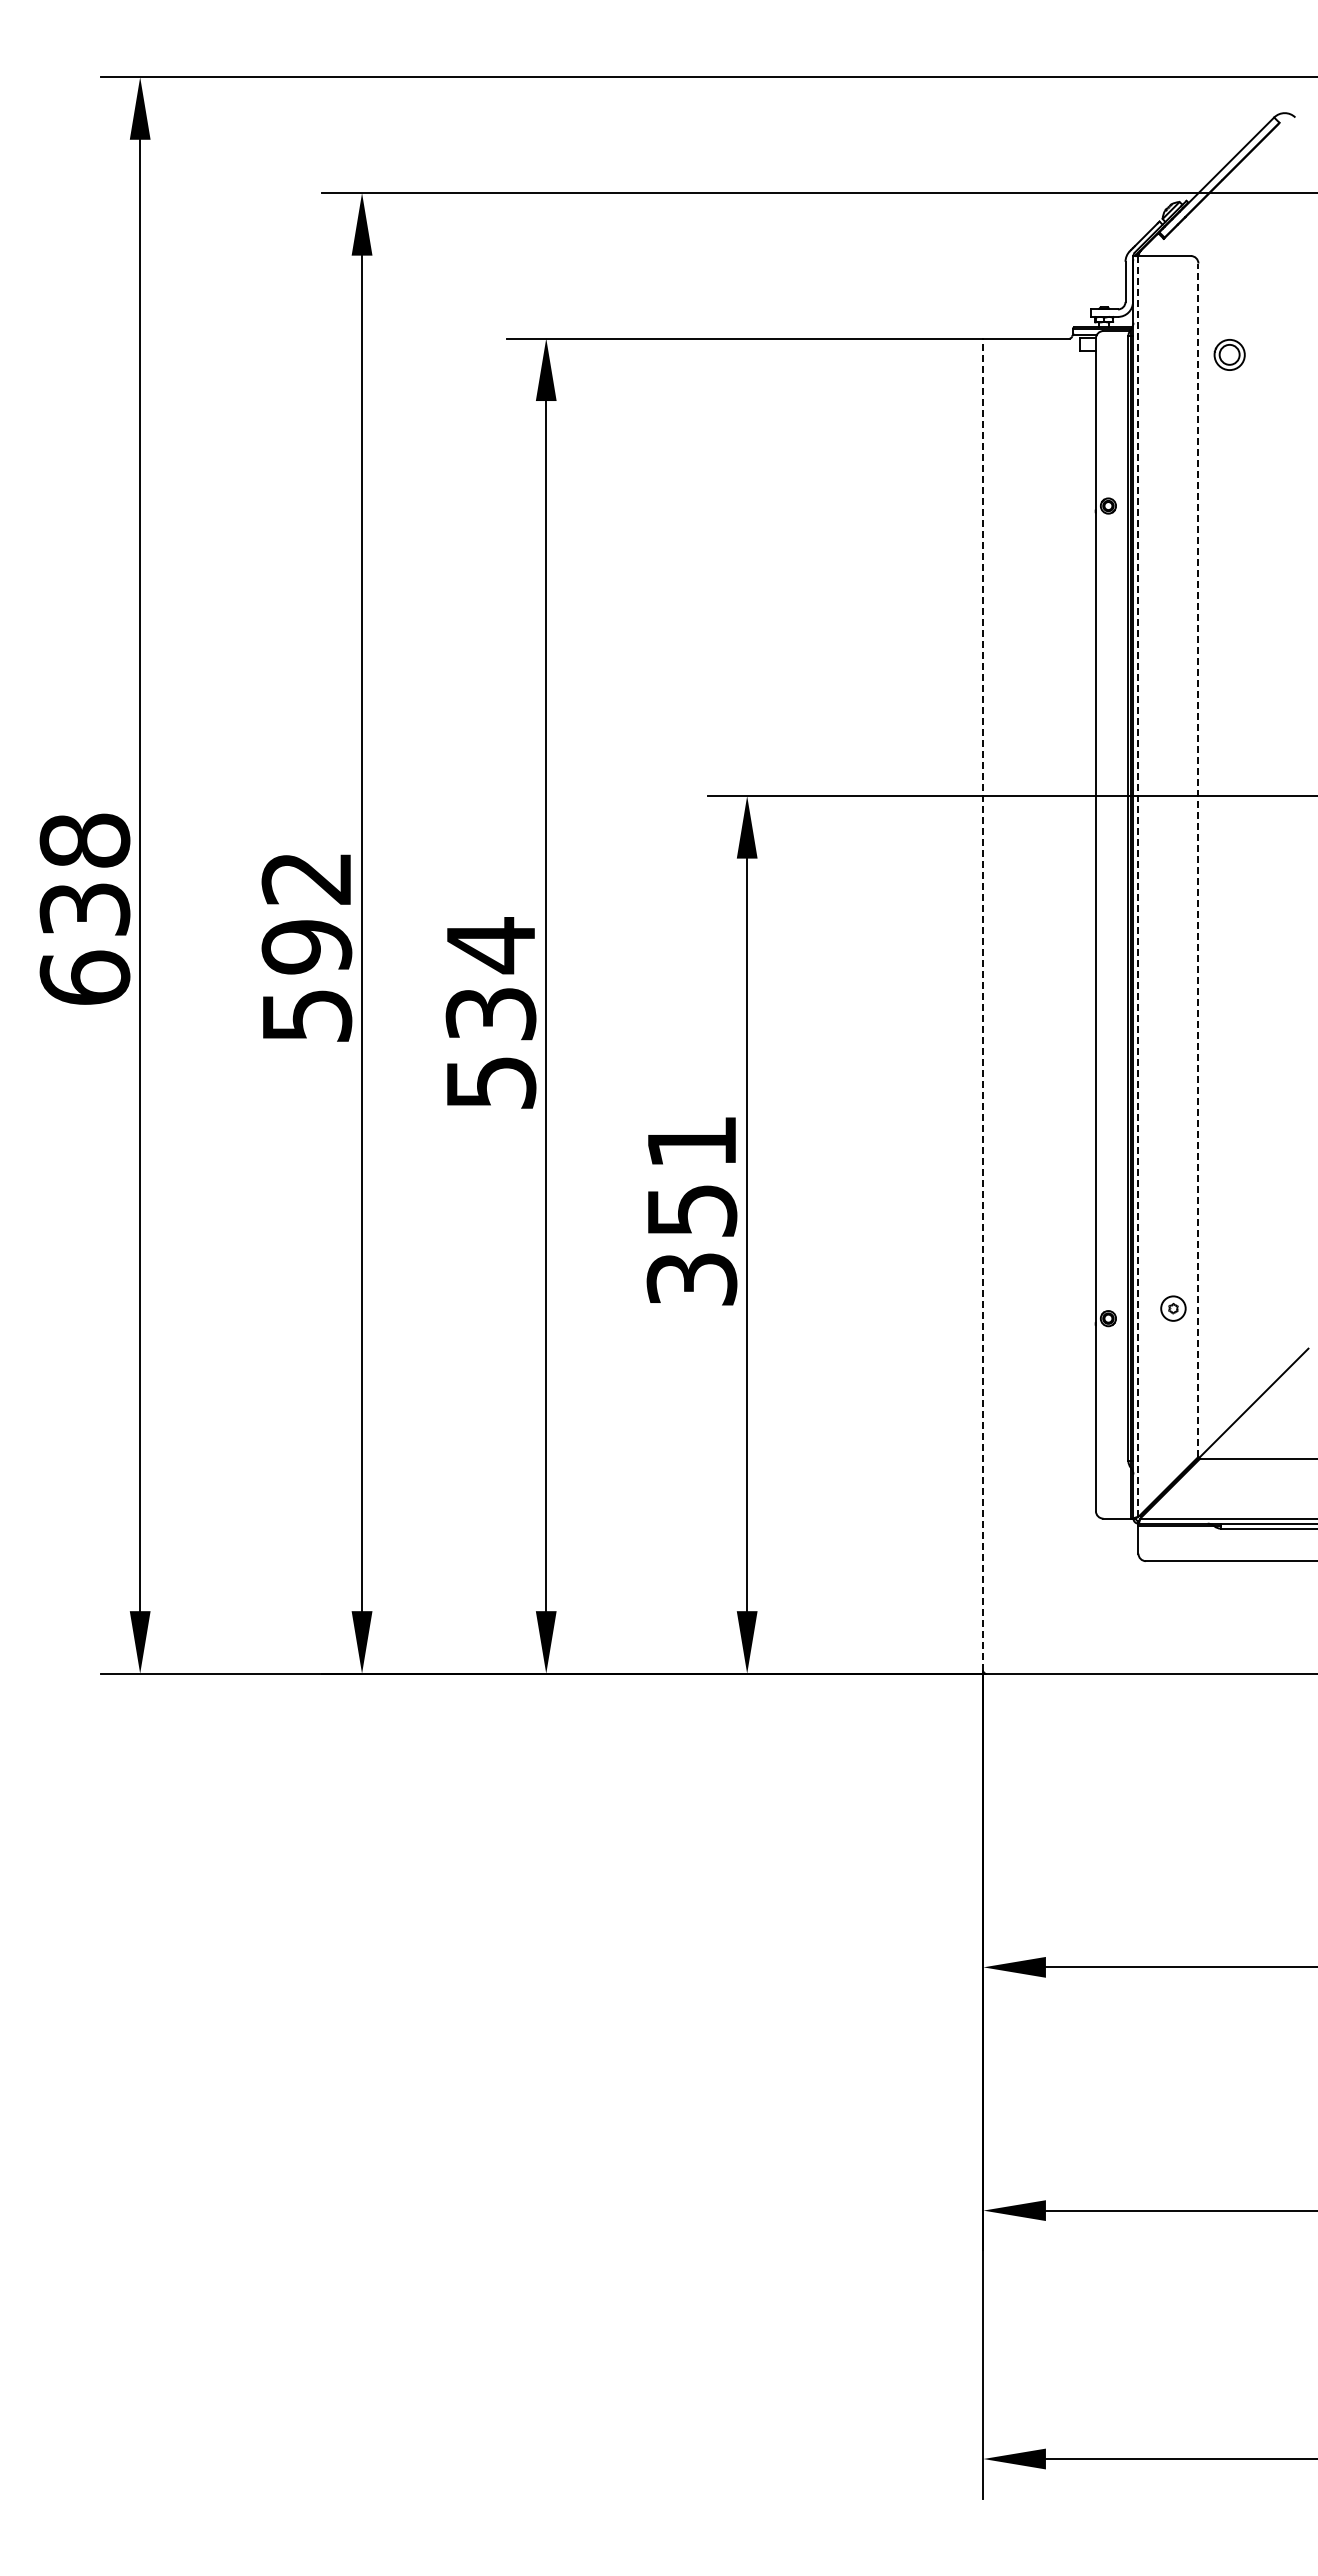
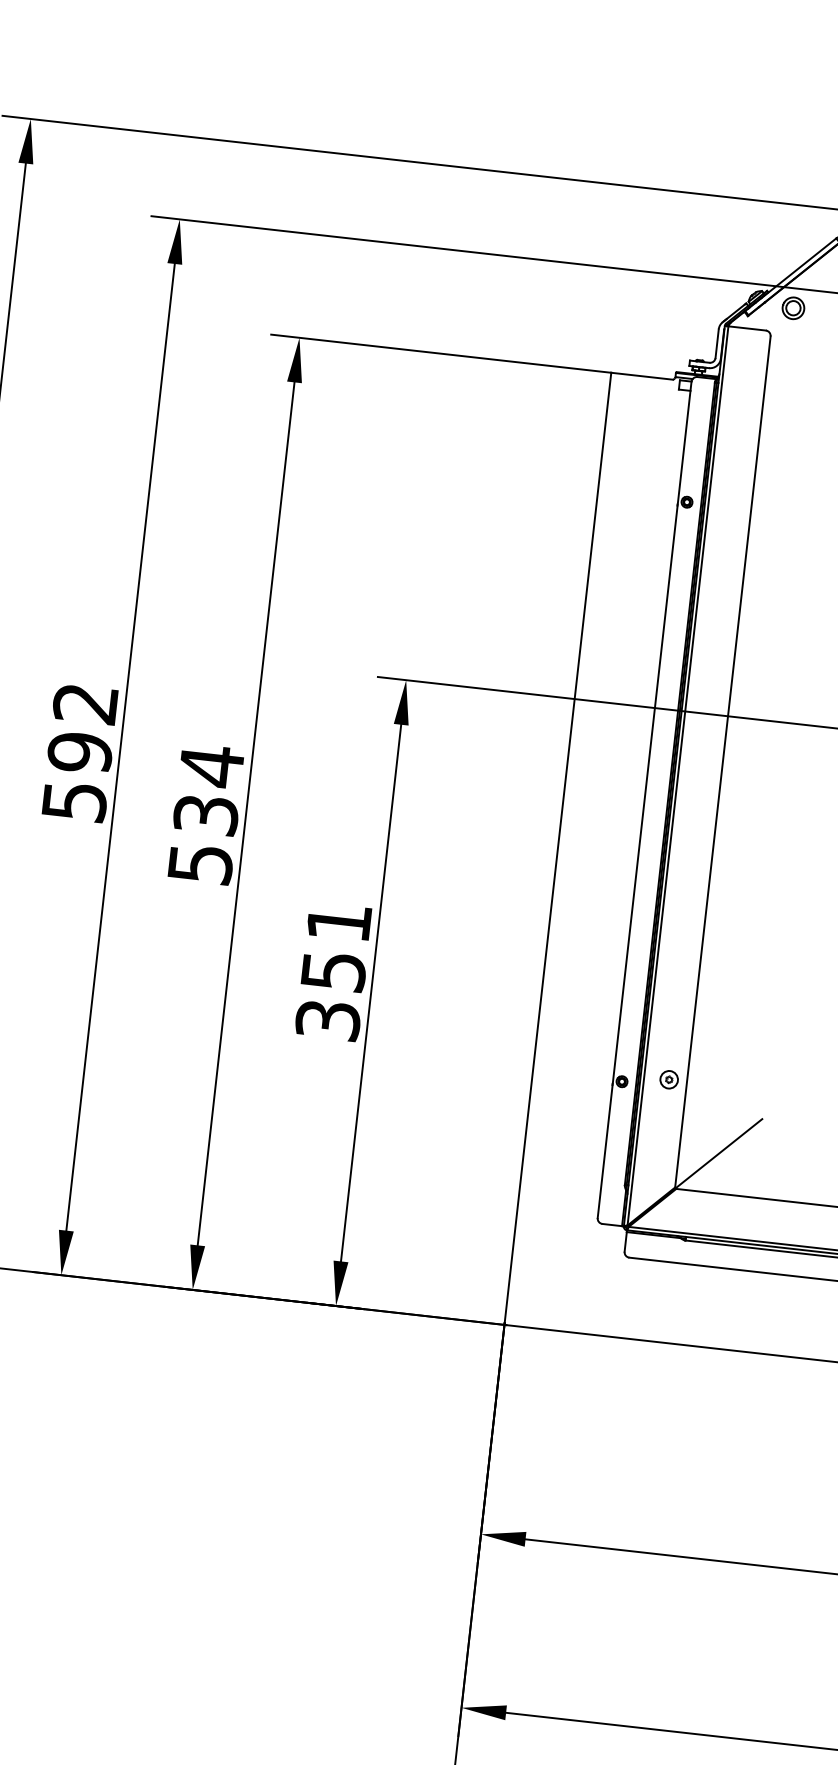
part: (1229, 354) -> (793, 307), moved
line: (1198, 860) -> (722, 762), dashed -> solid
line: (1138, 886) -> (678, 775), dashed -> solid
line: (983, 1004) -> (558, 847), dashed -> solid

